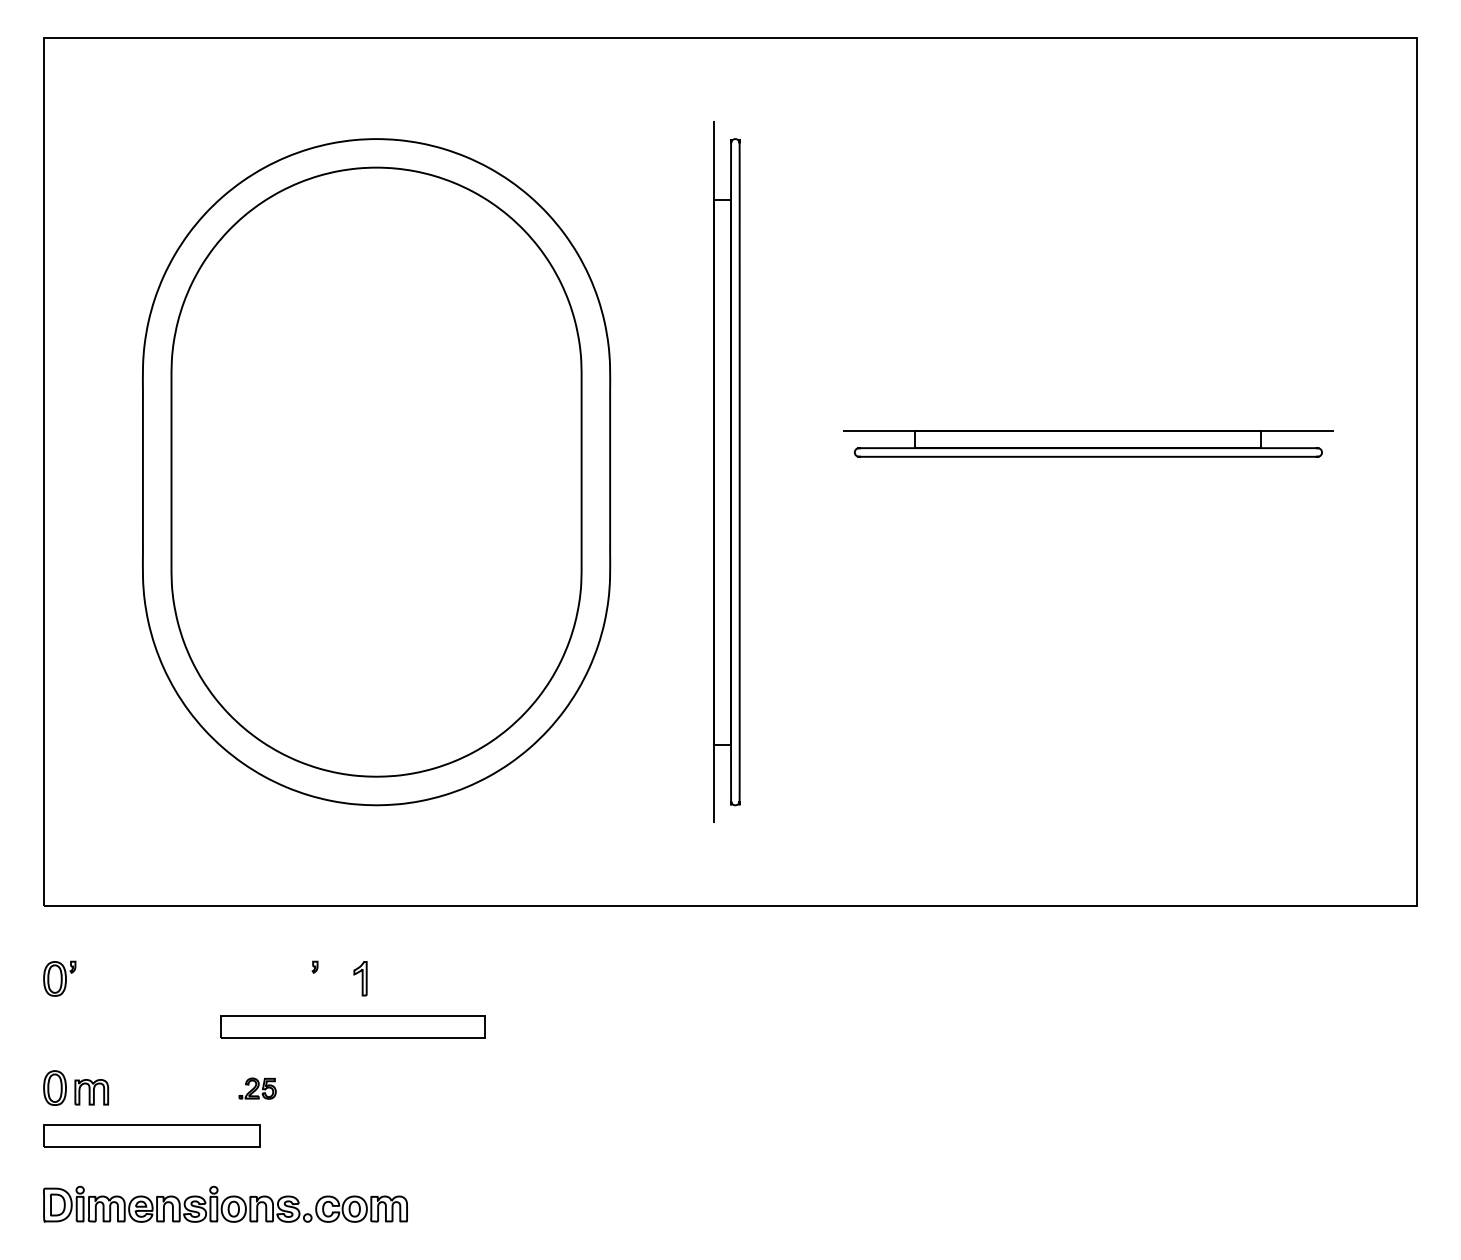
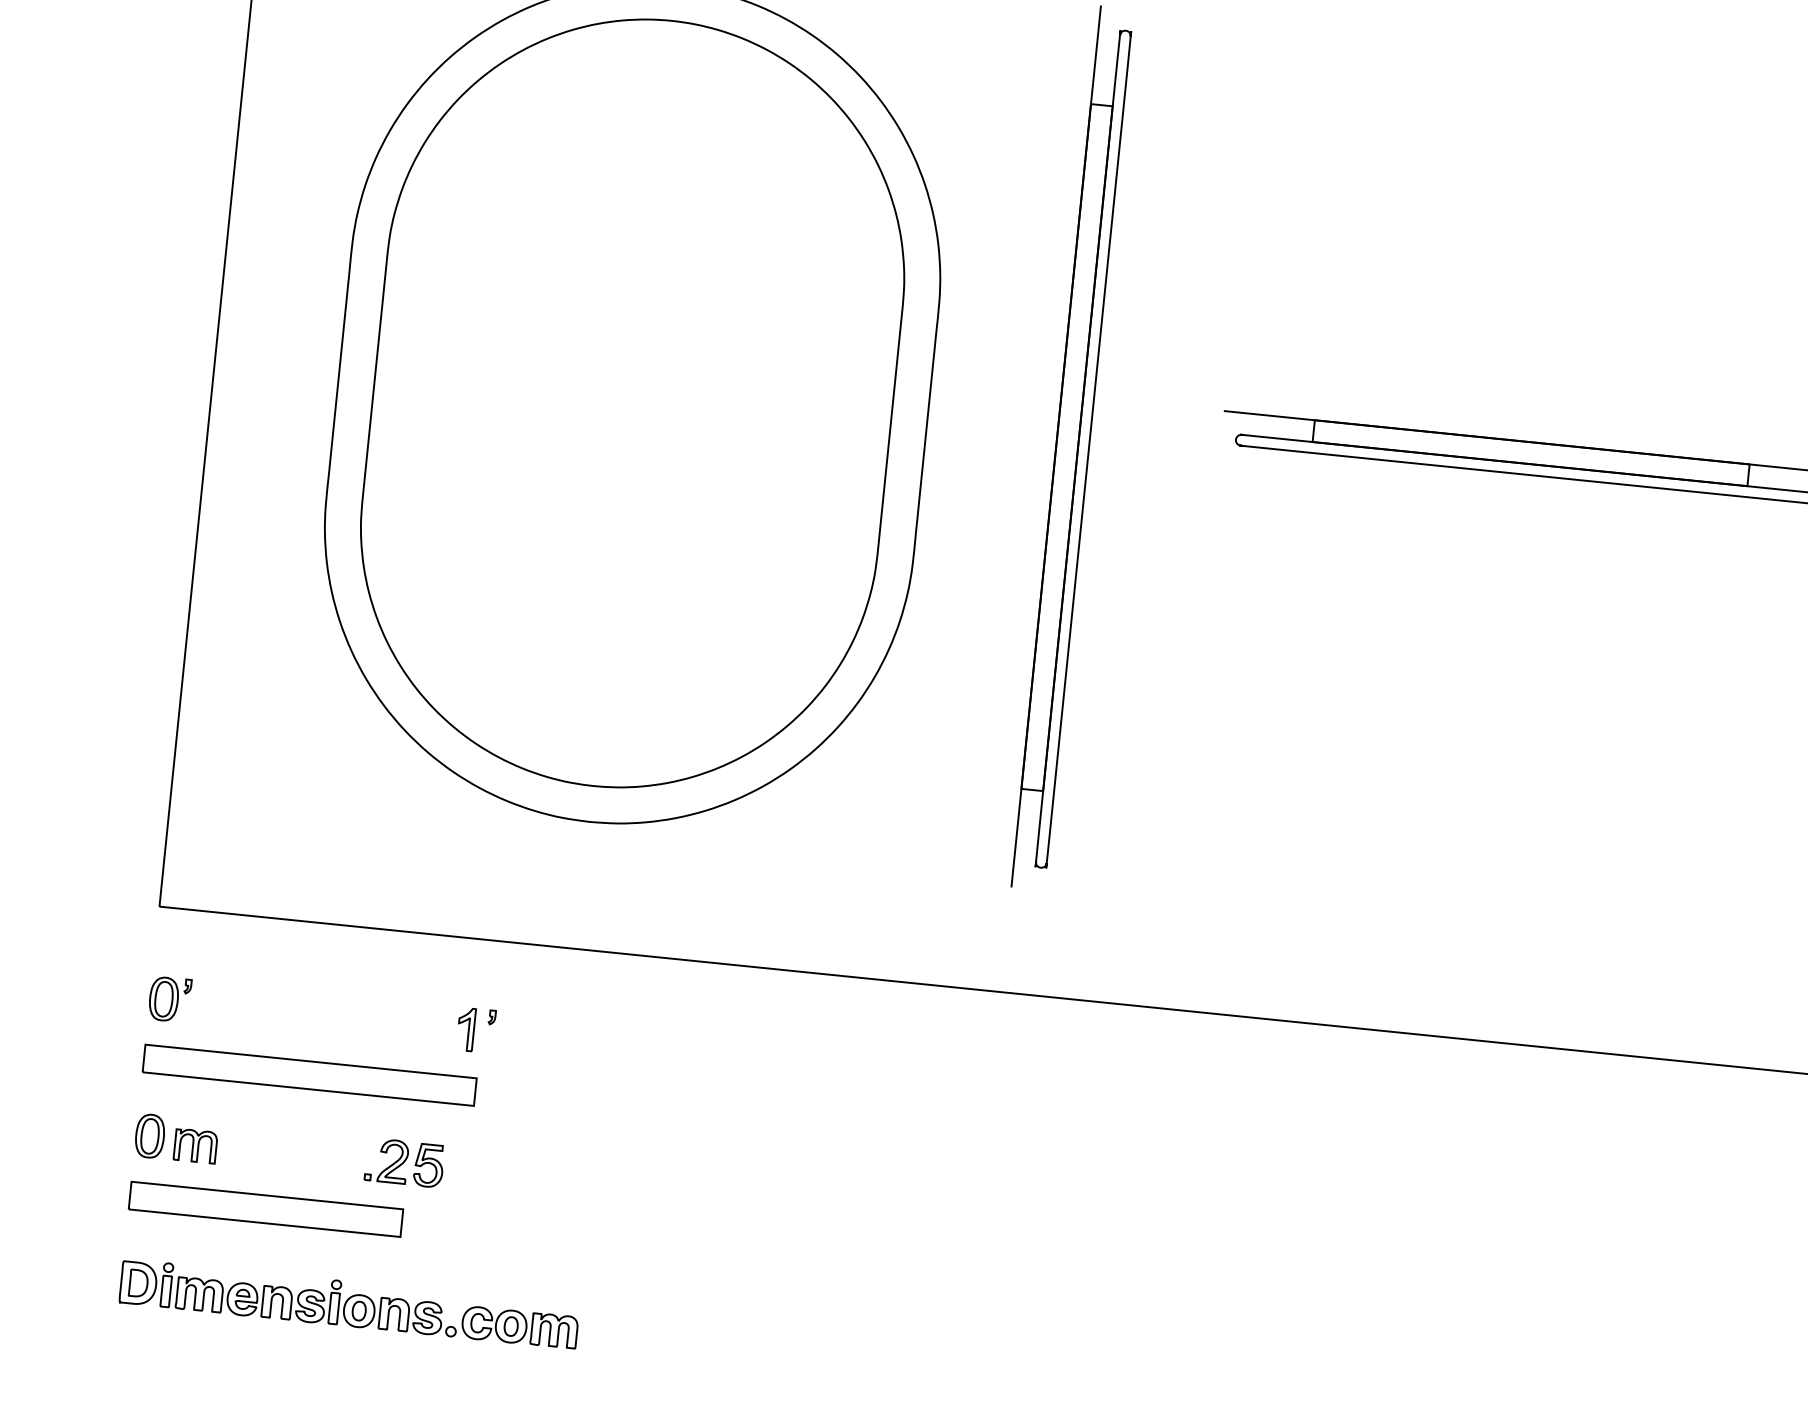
part: (360, 978) -> (466, 1029), moved
part: (352, 1026) -> (309, 1074), moved
part: (257, 1088) -> (404, 1162), size x1.67

